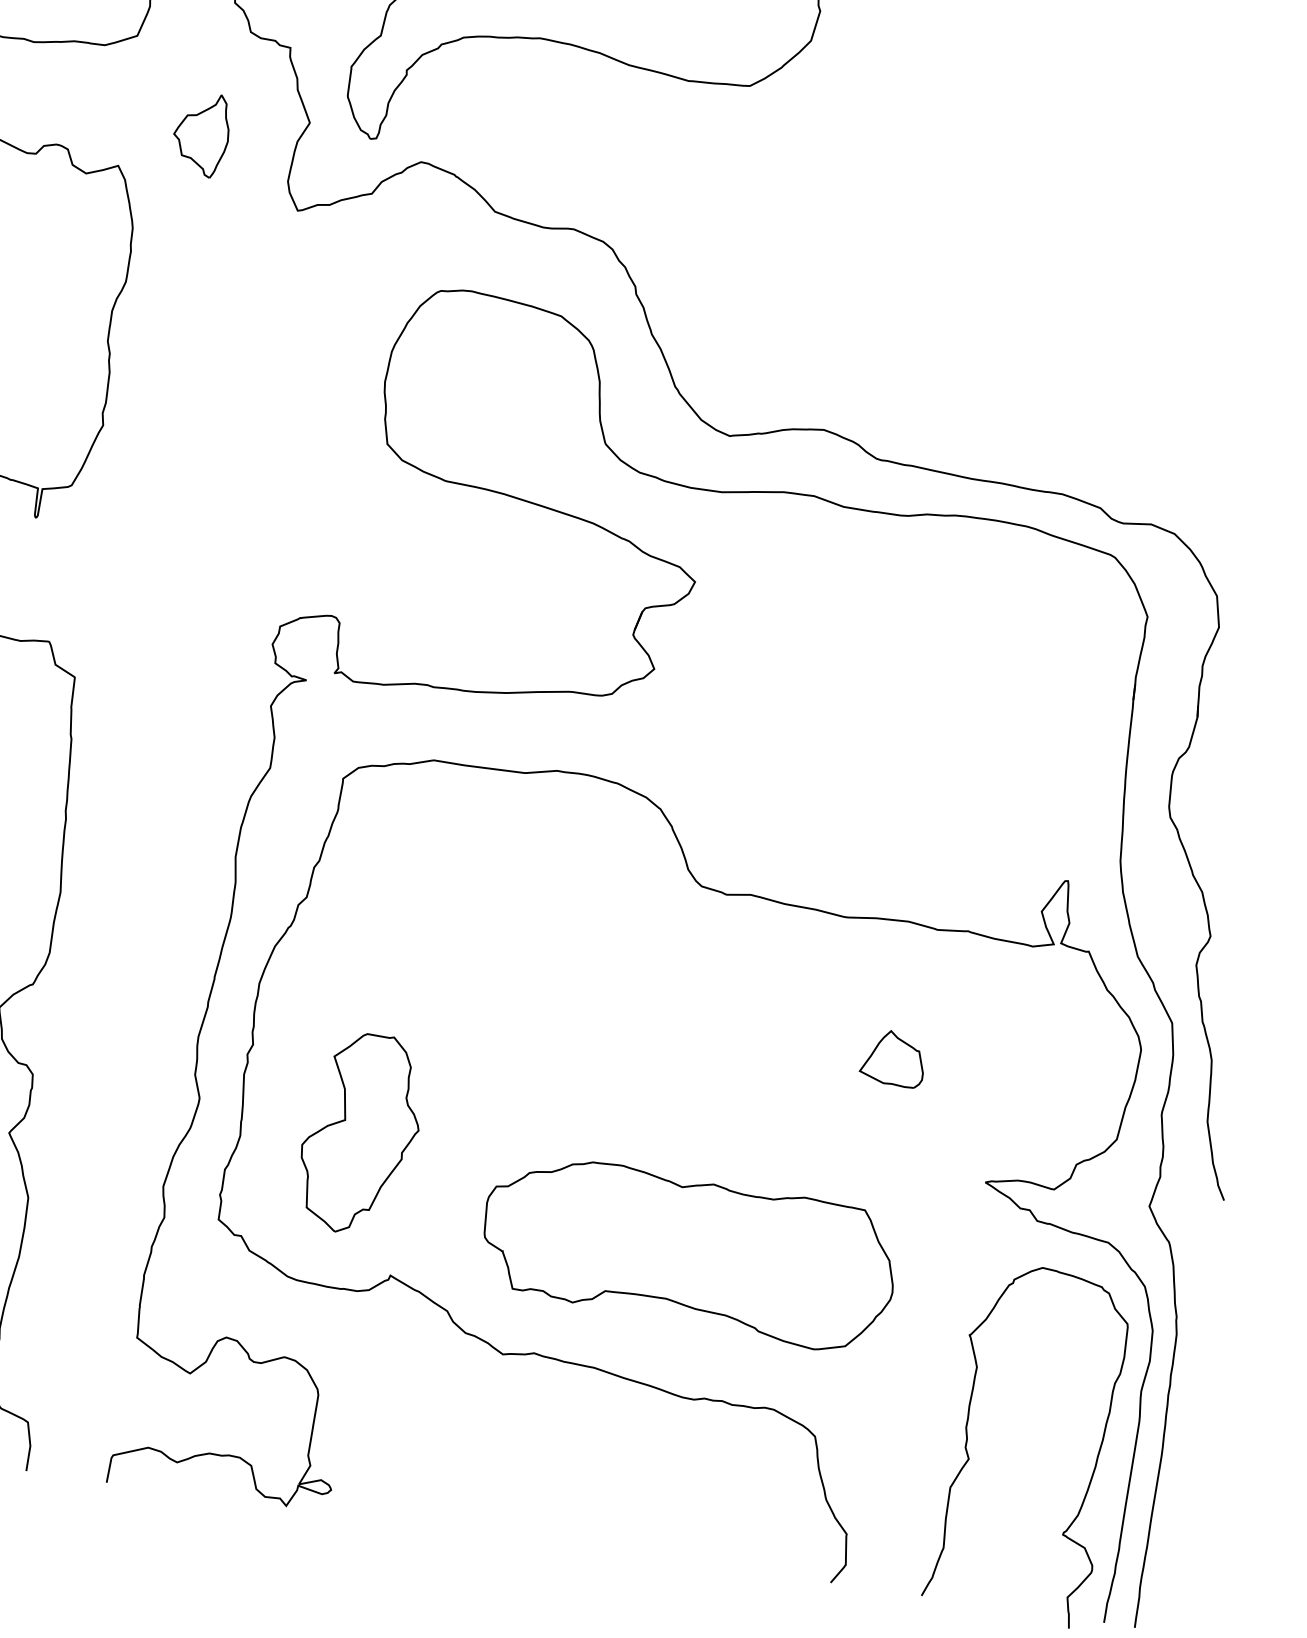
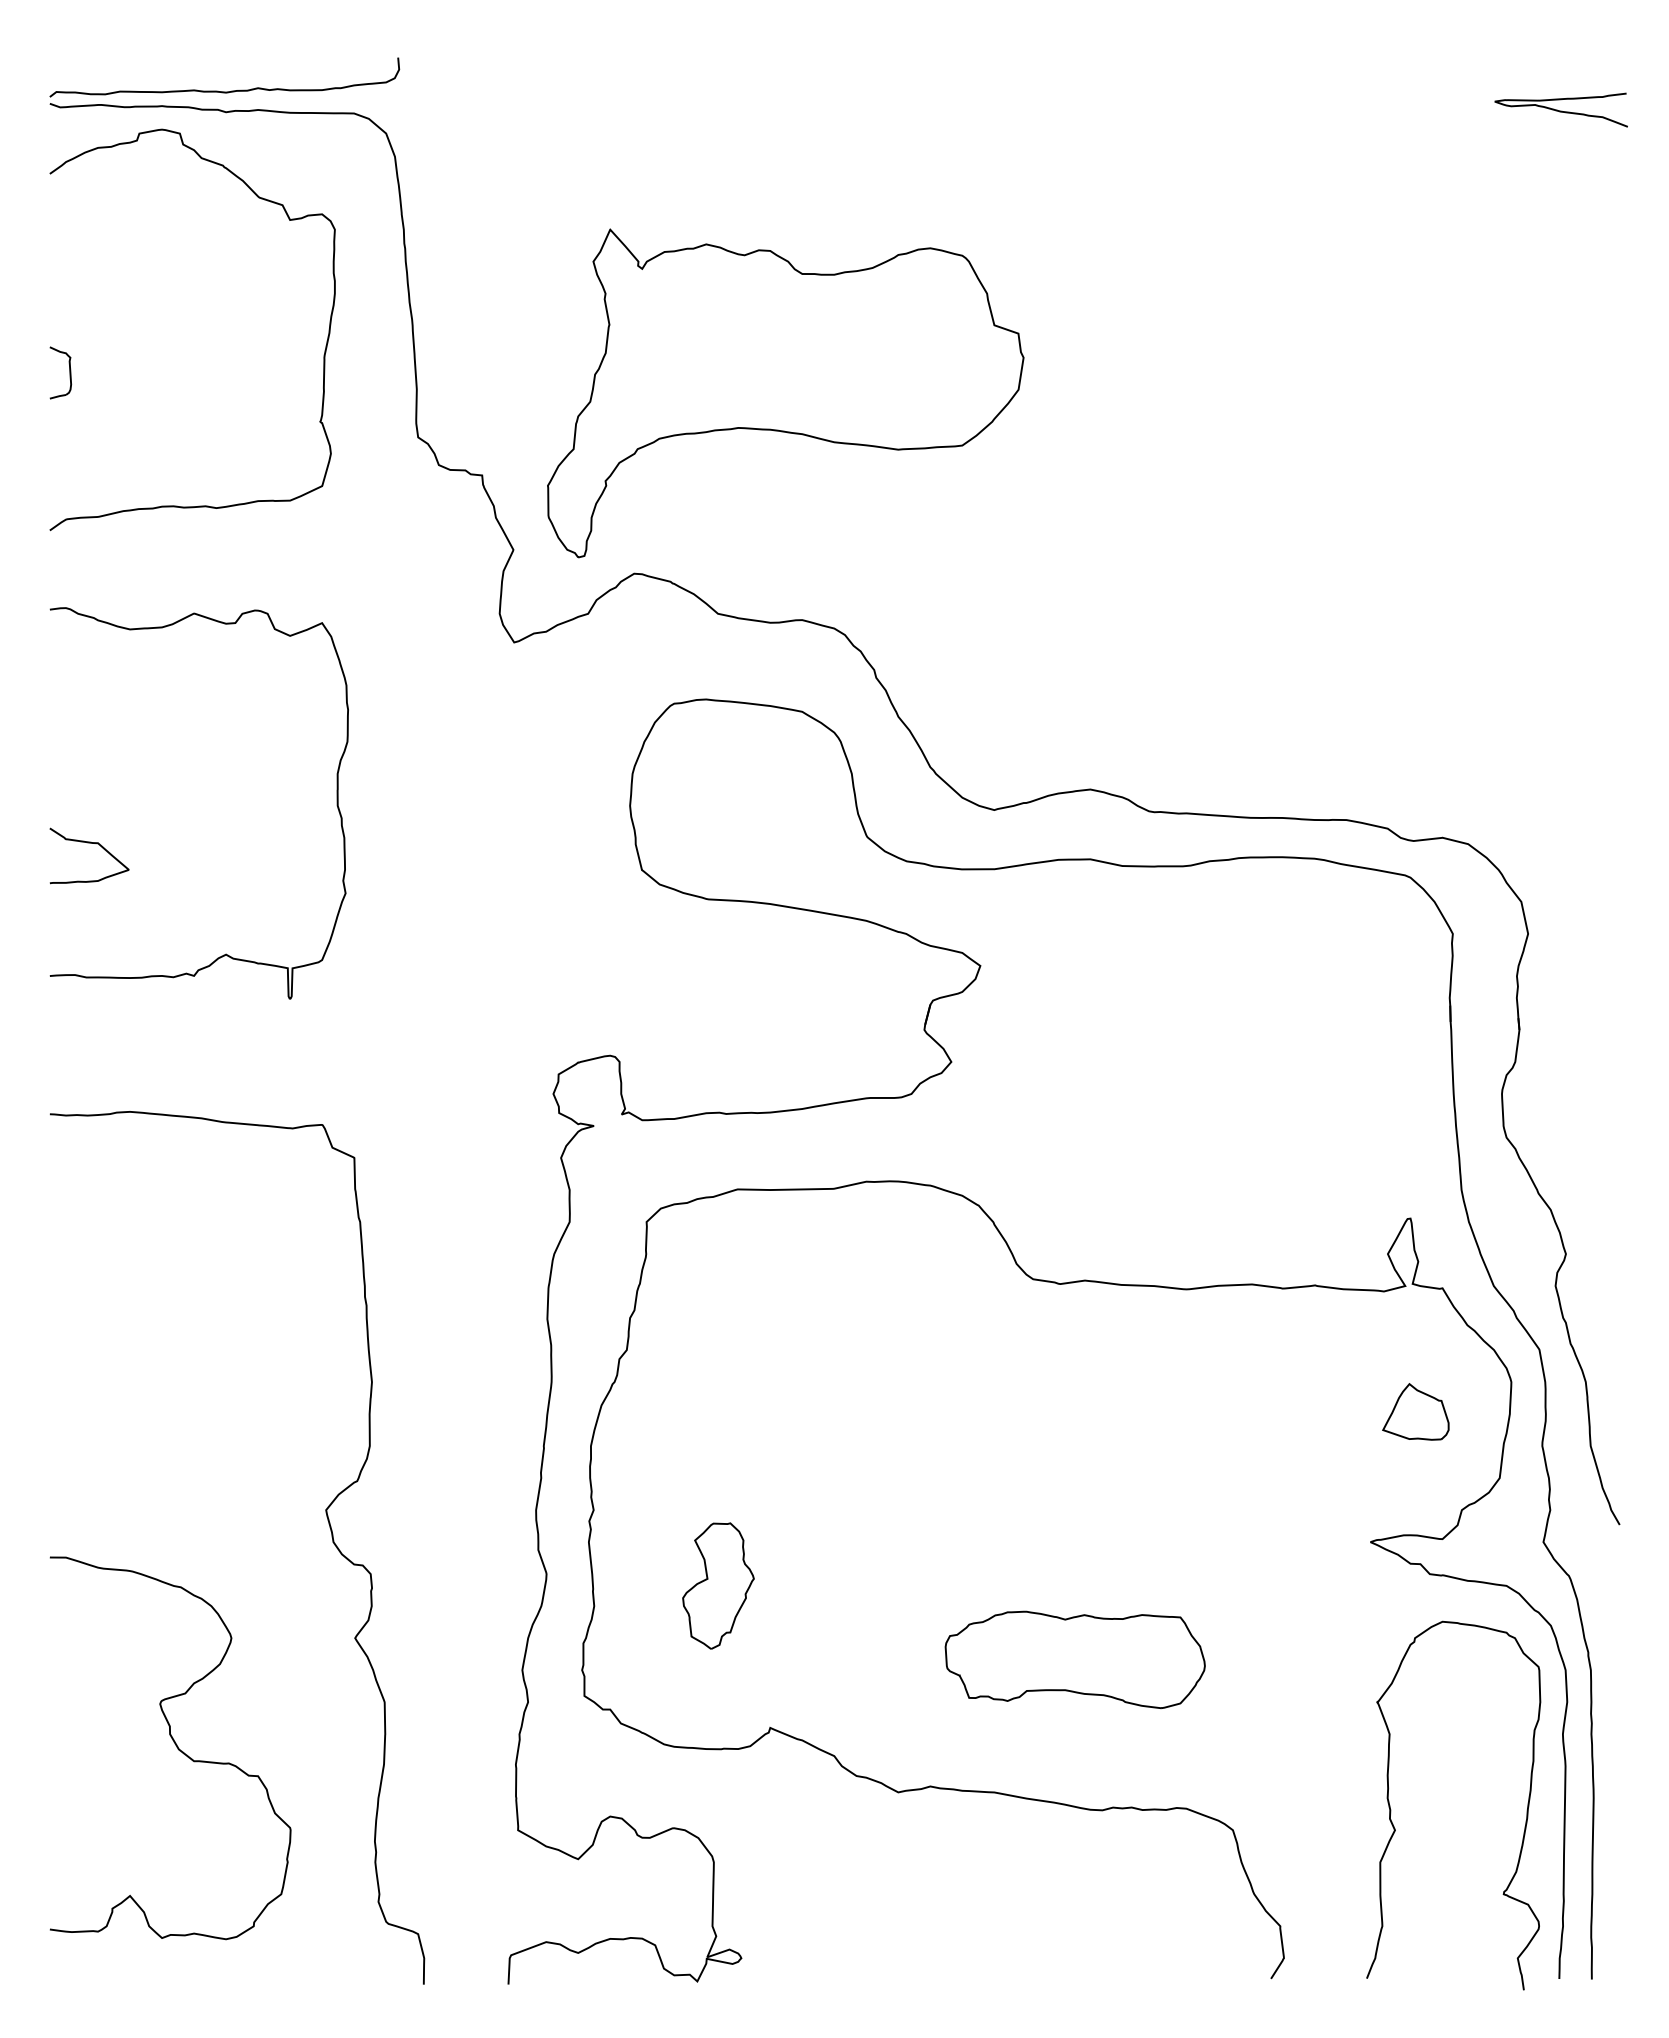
part: (201, 134) -> (403, 578), removed
part: (893, 1057) -> (1415, 1411), moved
part: (361, 1133) -> (718, 1585), size x0.6
part: (689, 1252) -> (1075, 1659), size x0.6

